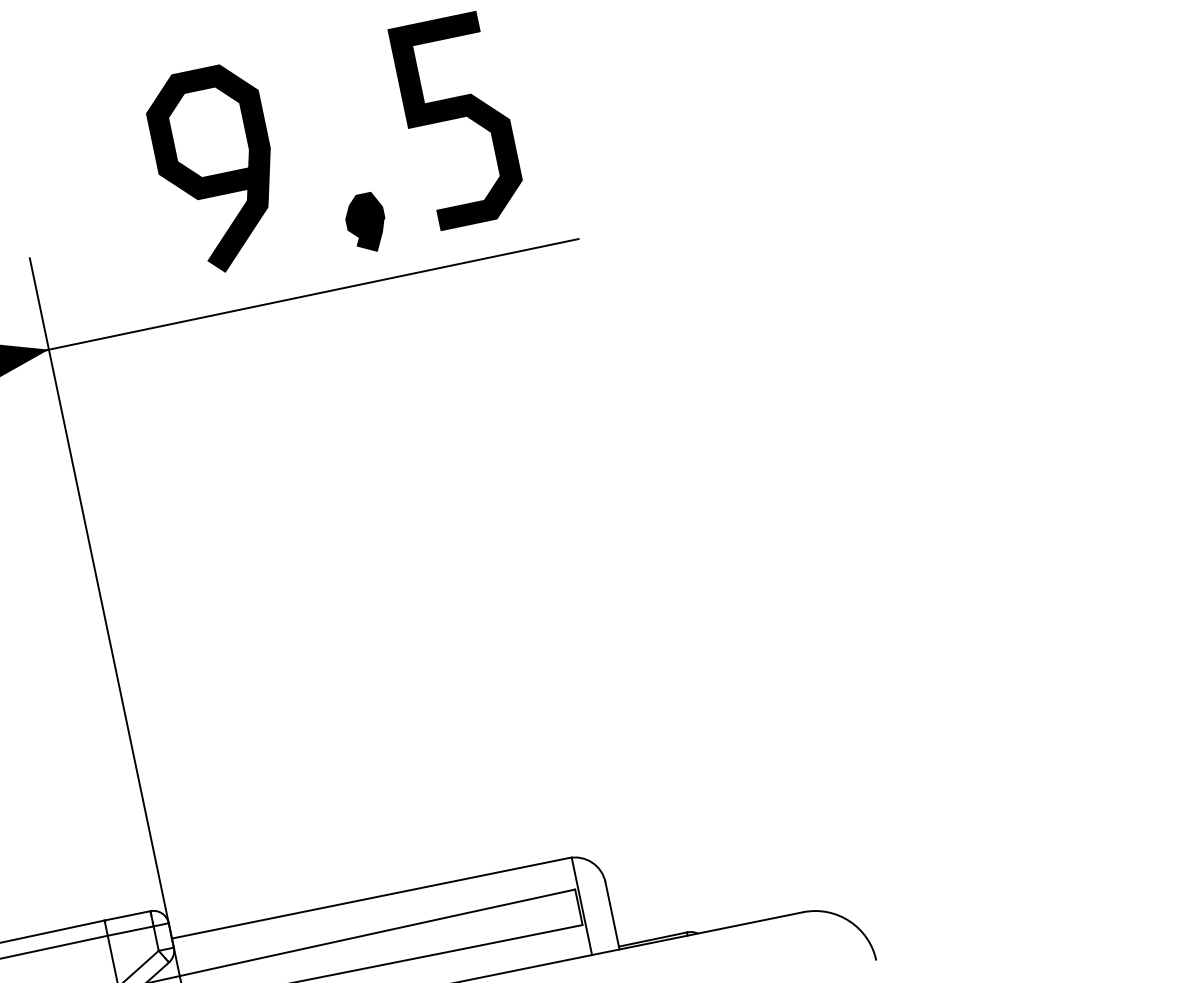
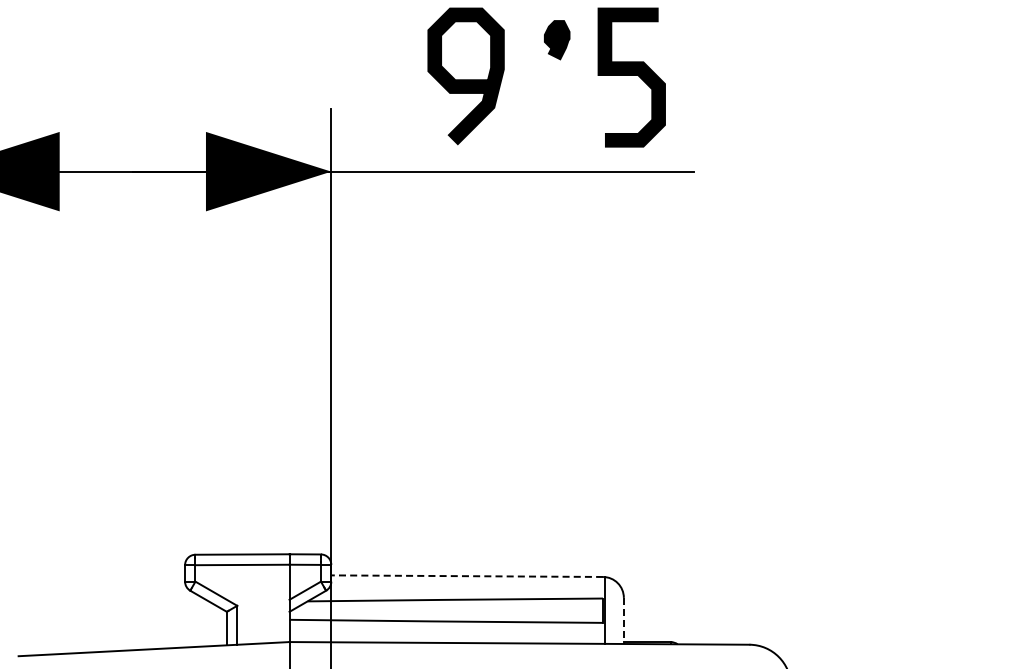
part: (366, 223) -> (557, 40), moved
line: (370, 898) -> (467, 576), solid -> dashed
line: (612, 916) -> (623, 621), solid -> dashed

